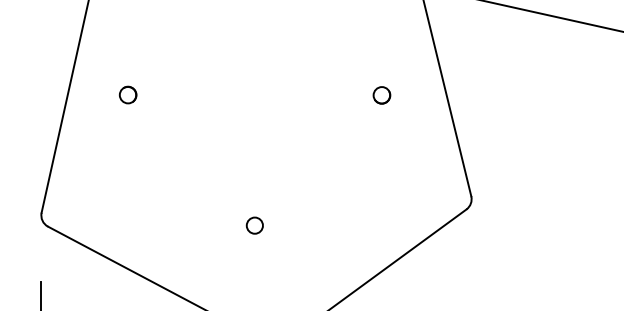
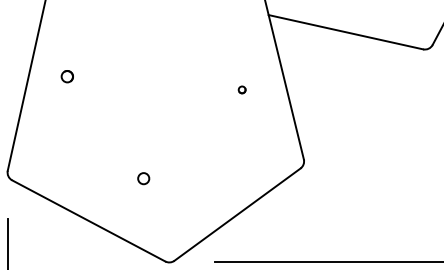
circle: (126, 94) -> (66, 76), moved
circle: (380, 94) -> (241, 89), size x0.6
circle: (254, 225) -> (143, 178), moved

